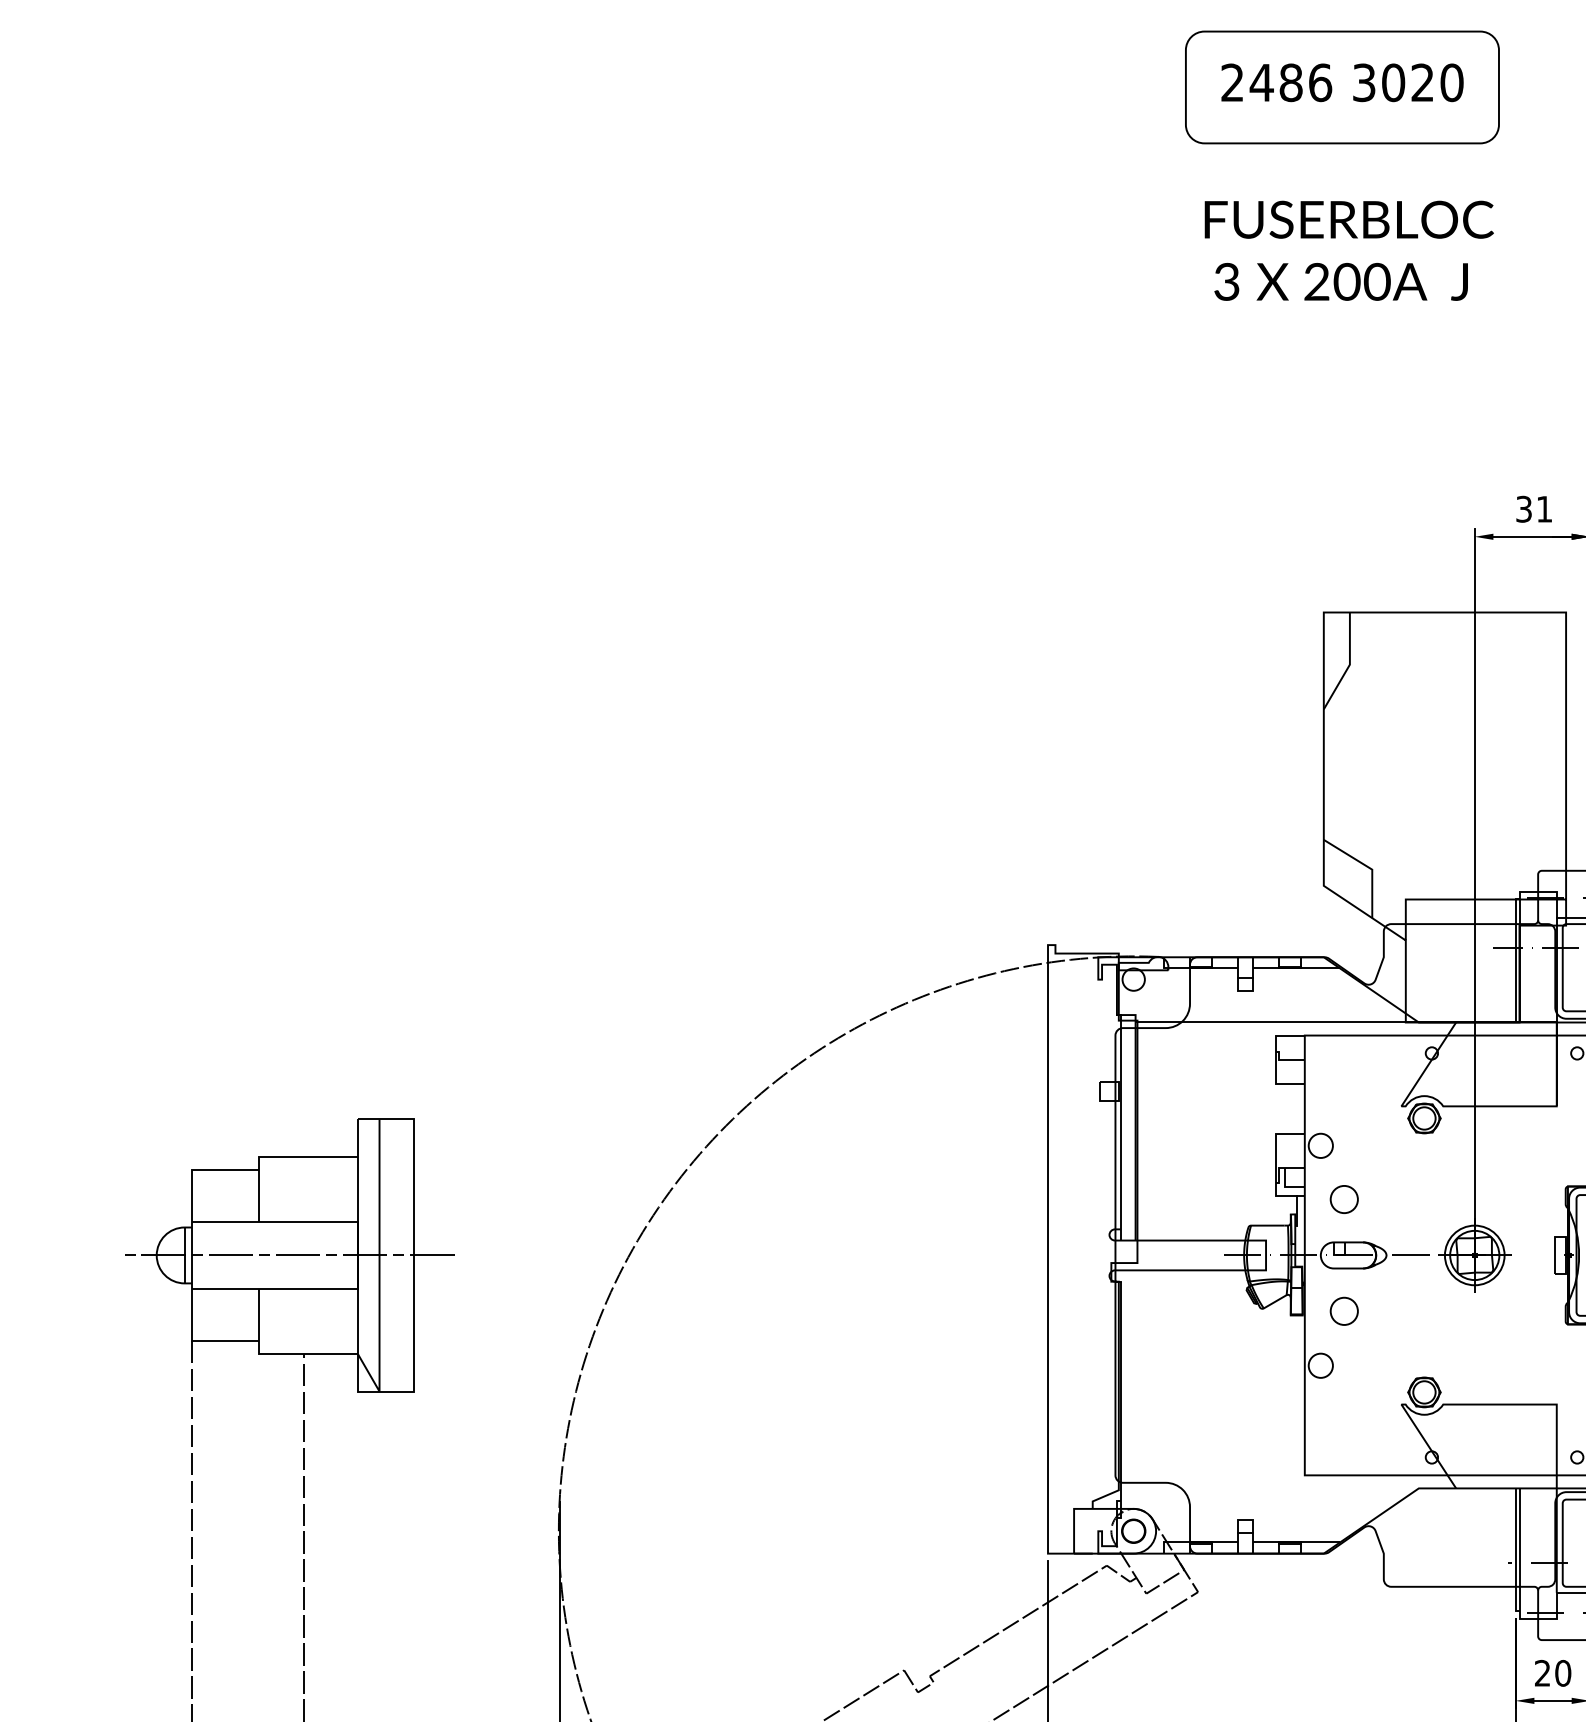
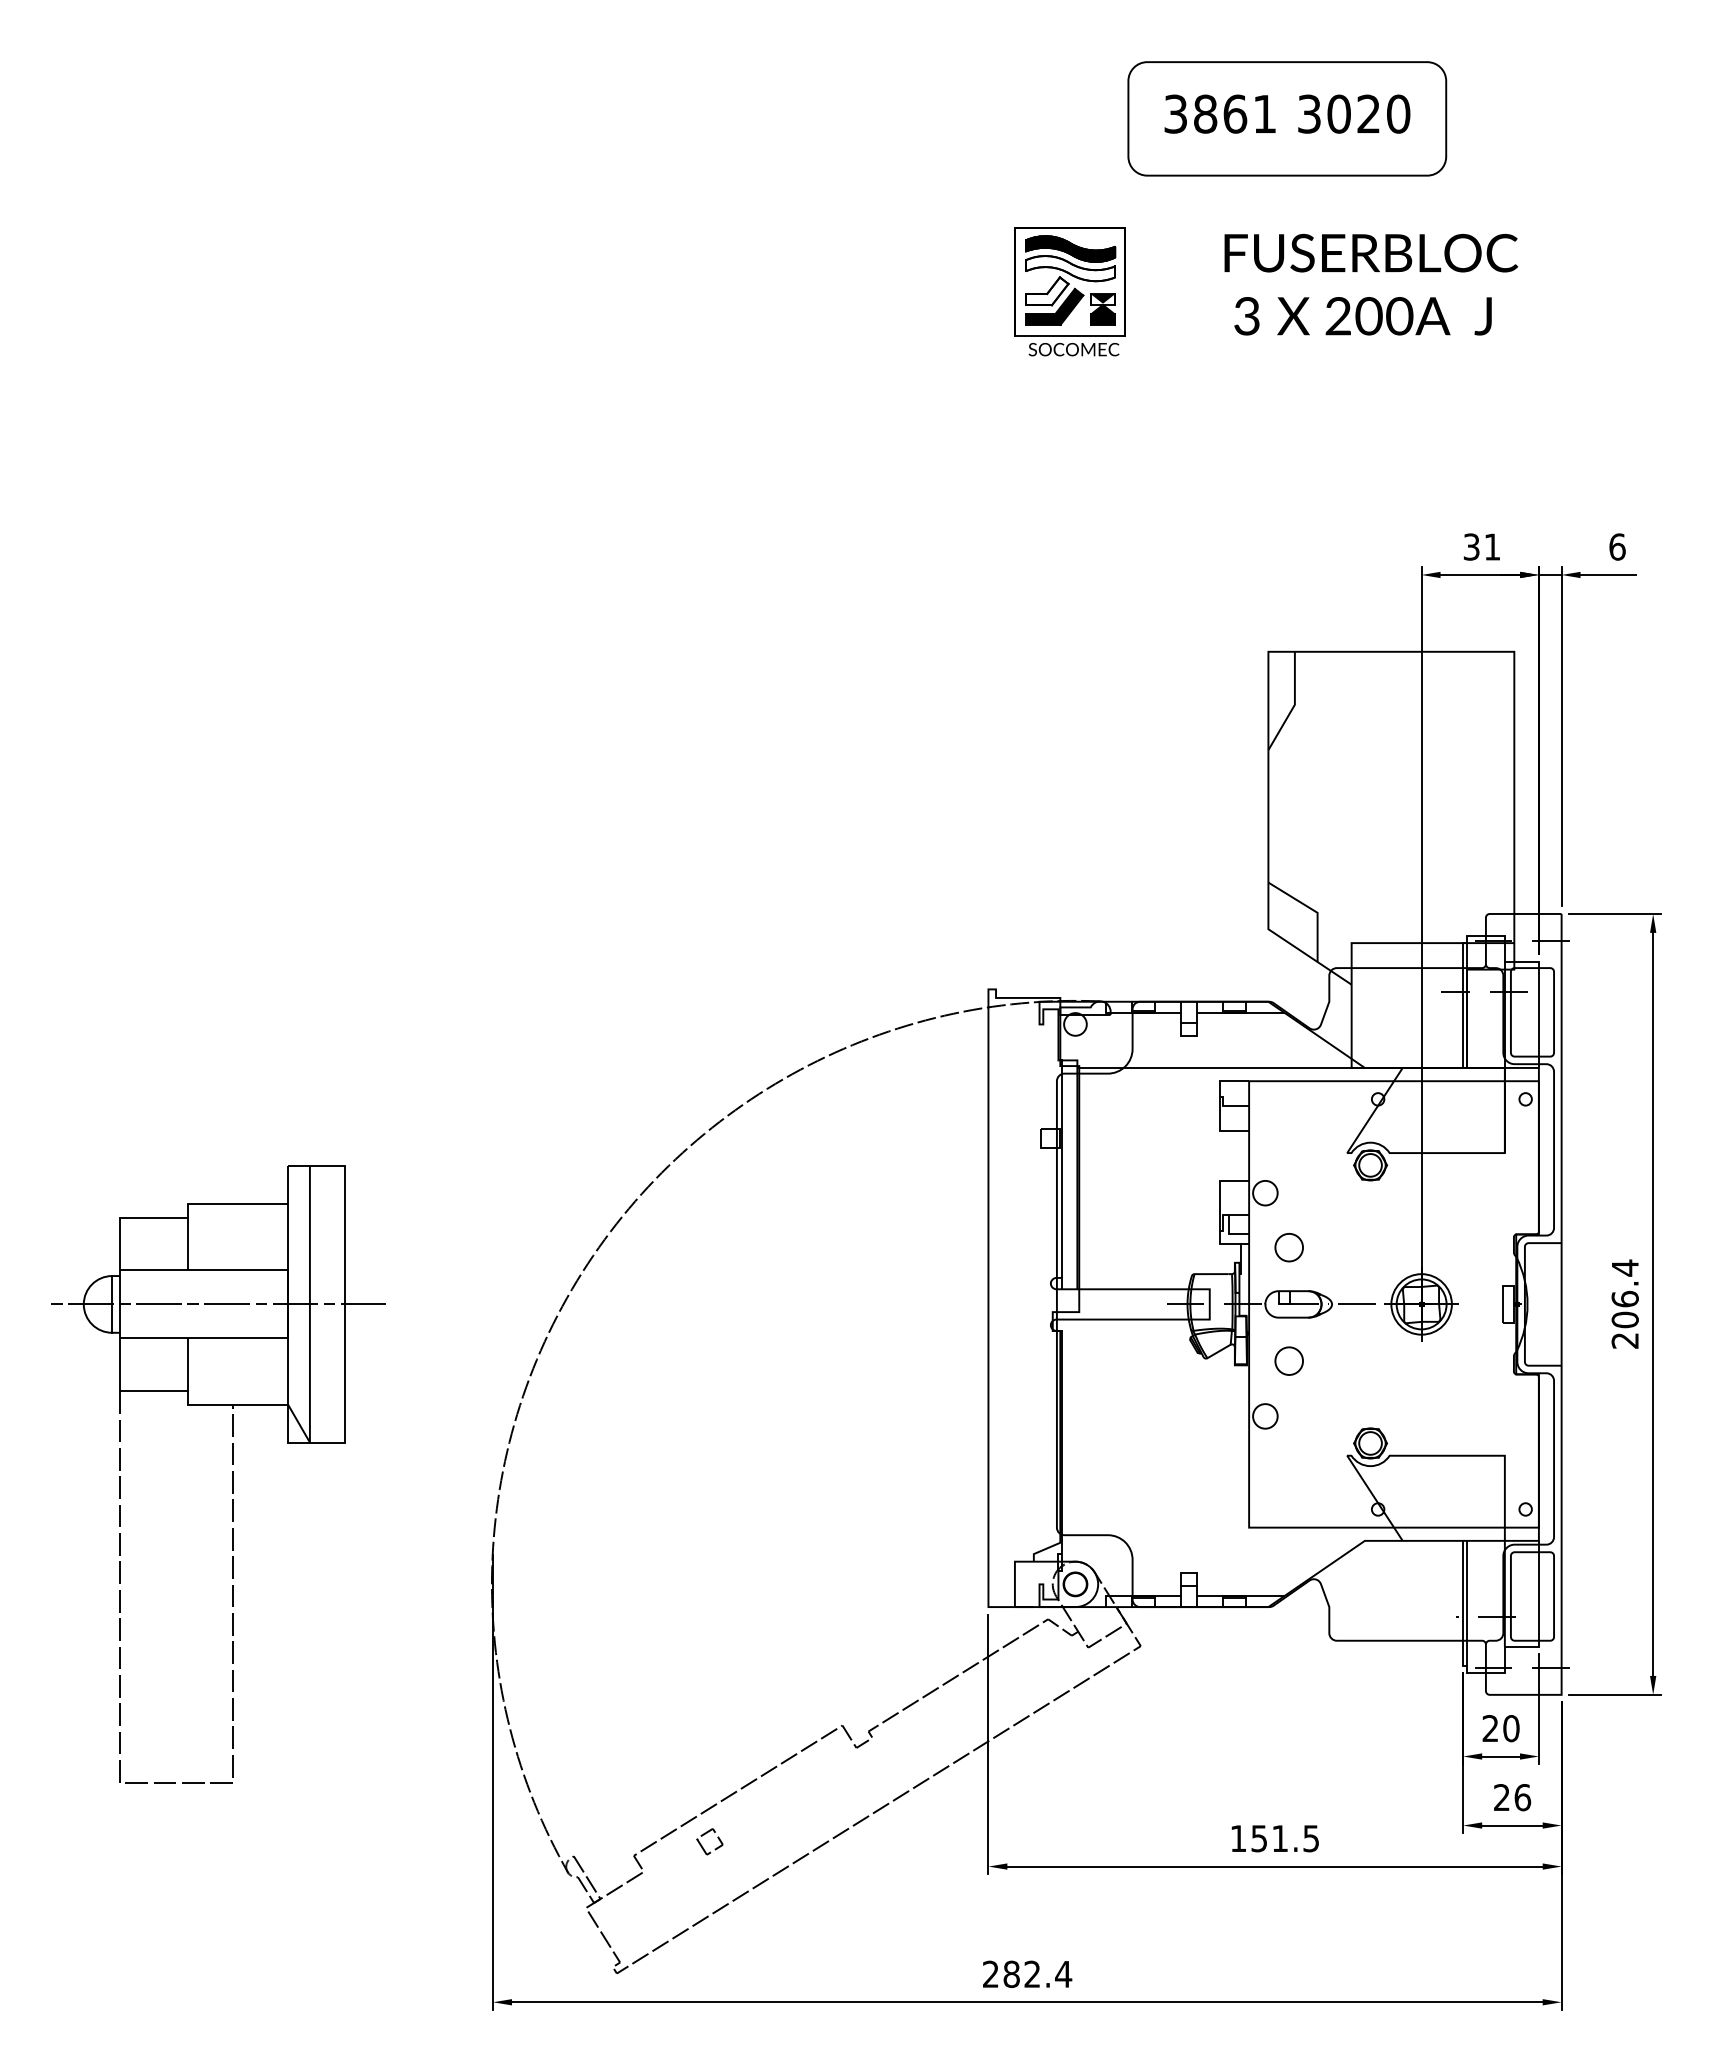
text: (1276, 82) -> (1220, 113), 2486 -> 3861
text: (1349, 250) -> (1371, 284), moved
part: (1127, 257) -> (1069, 291), added

